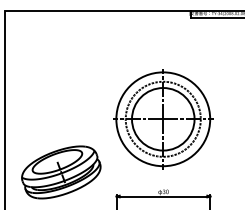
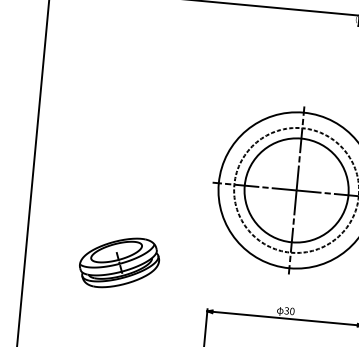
part: (61, 172) -> (119, 263), size x0.6

